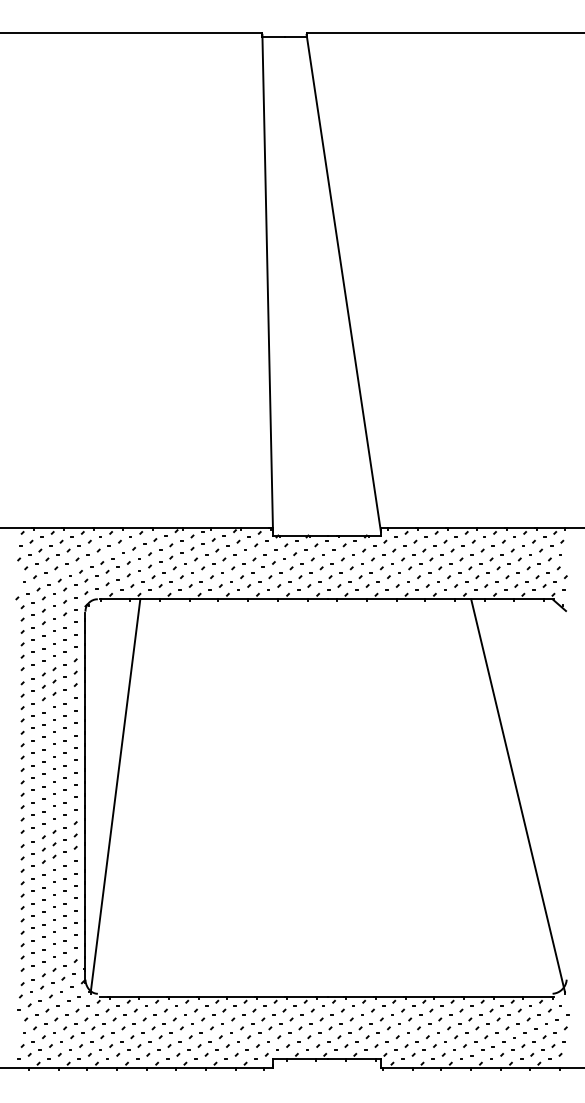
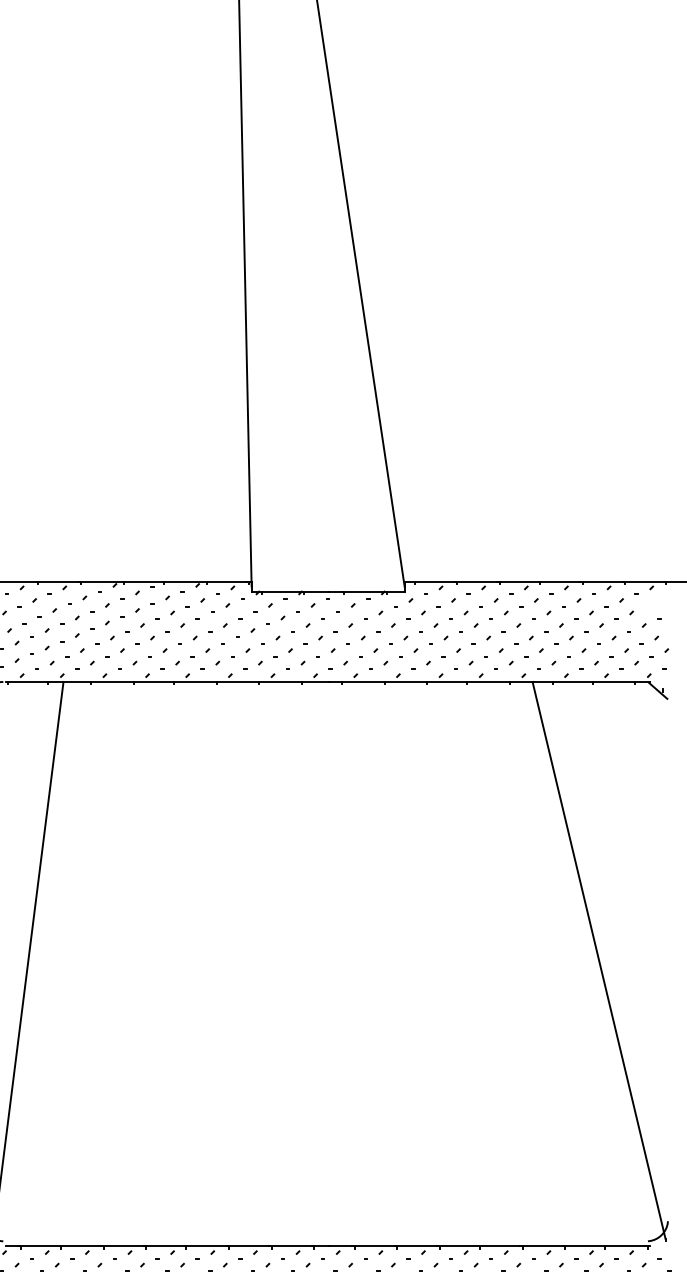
part: (557, 542) -> (654, 601), removed

